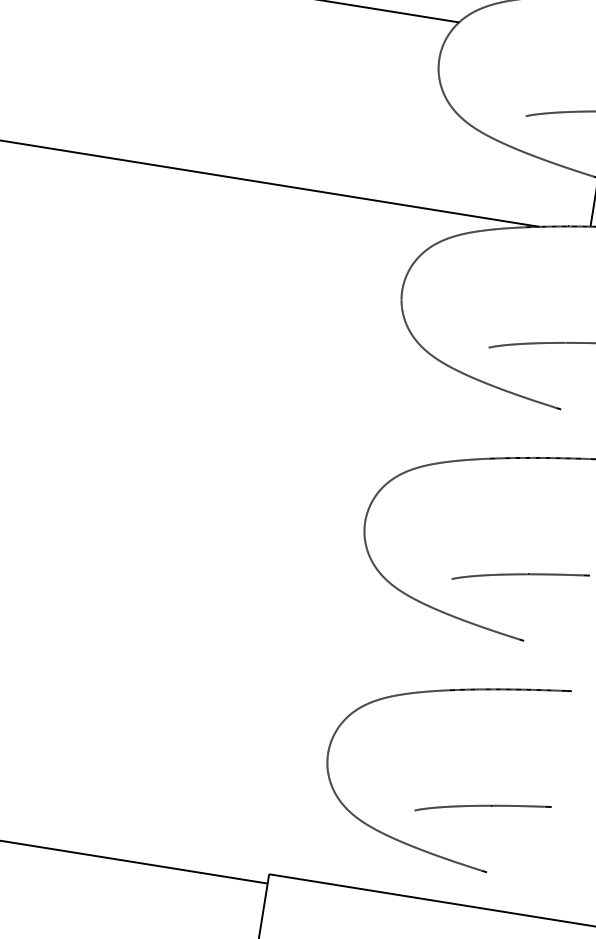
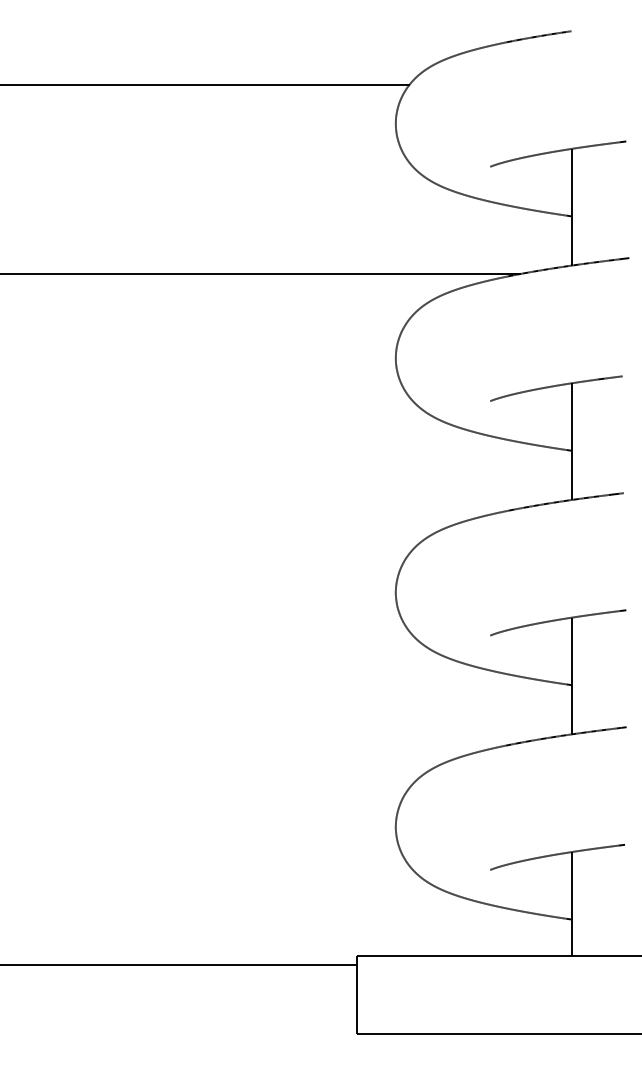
line: (562, 400) -> (571, 441), added
line: (525, 631) -> (571, 675), added
line: (489, 856) -> (571, 903), added

